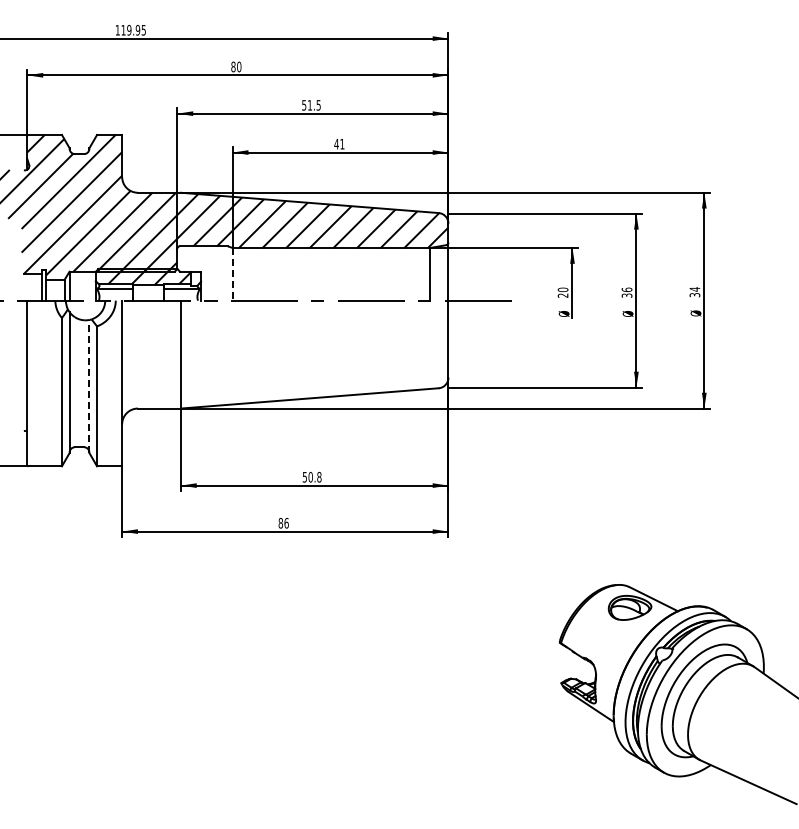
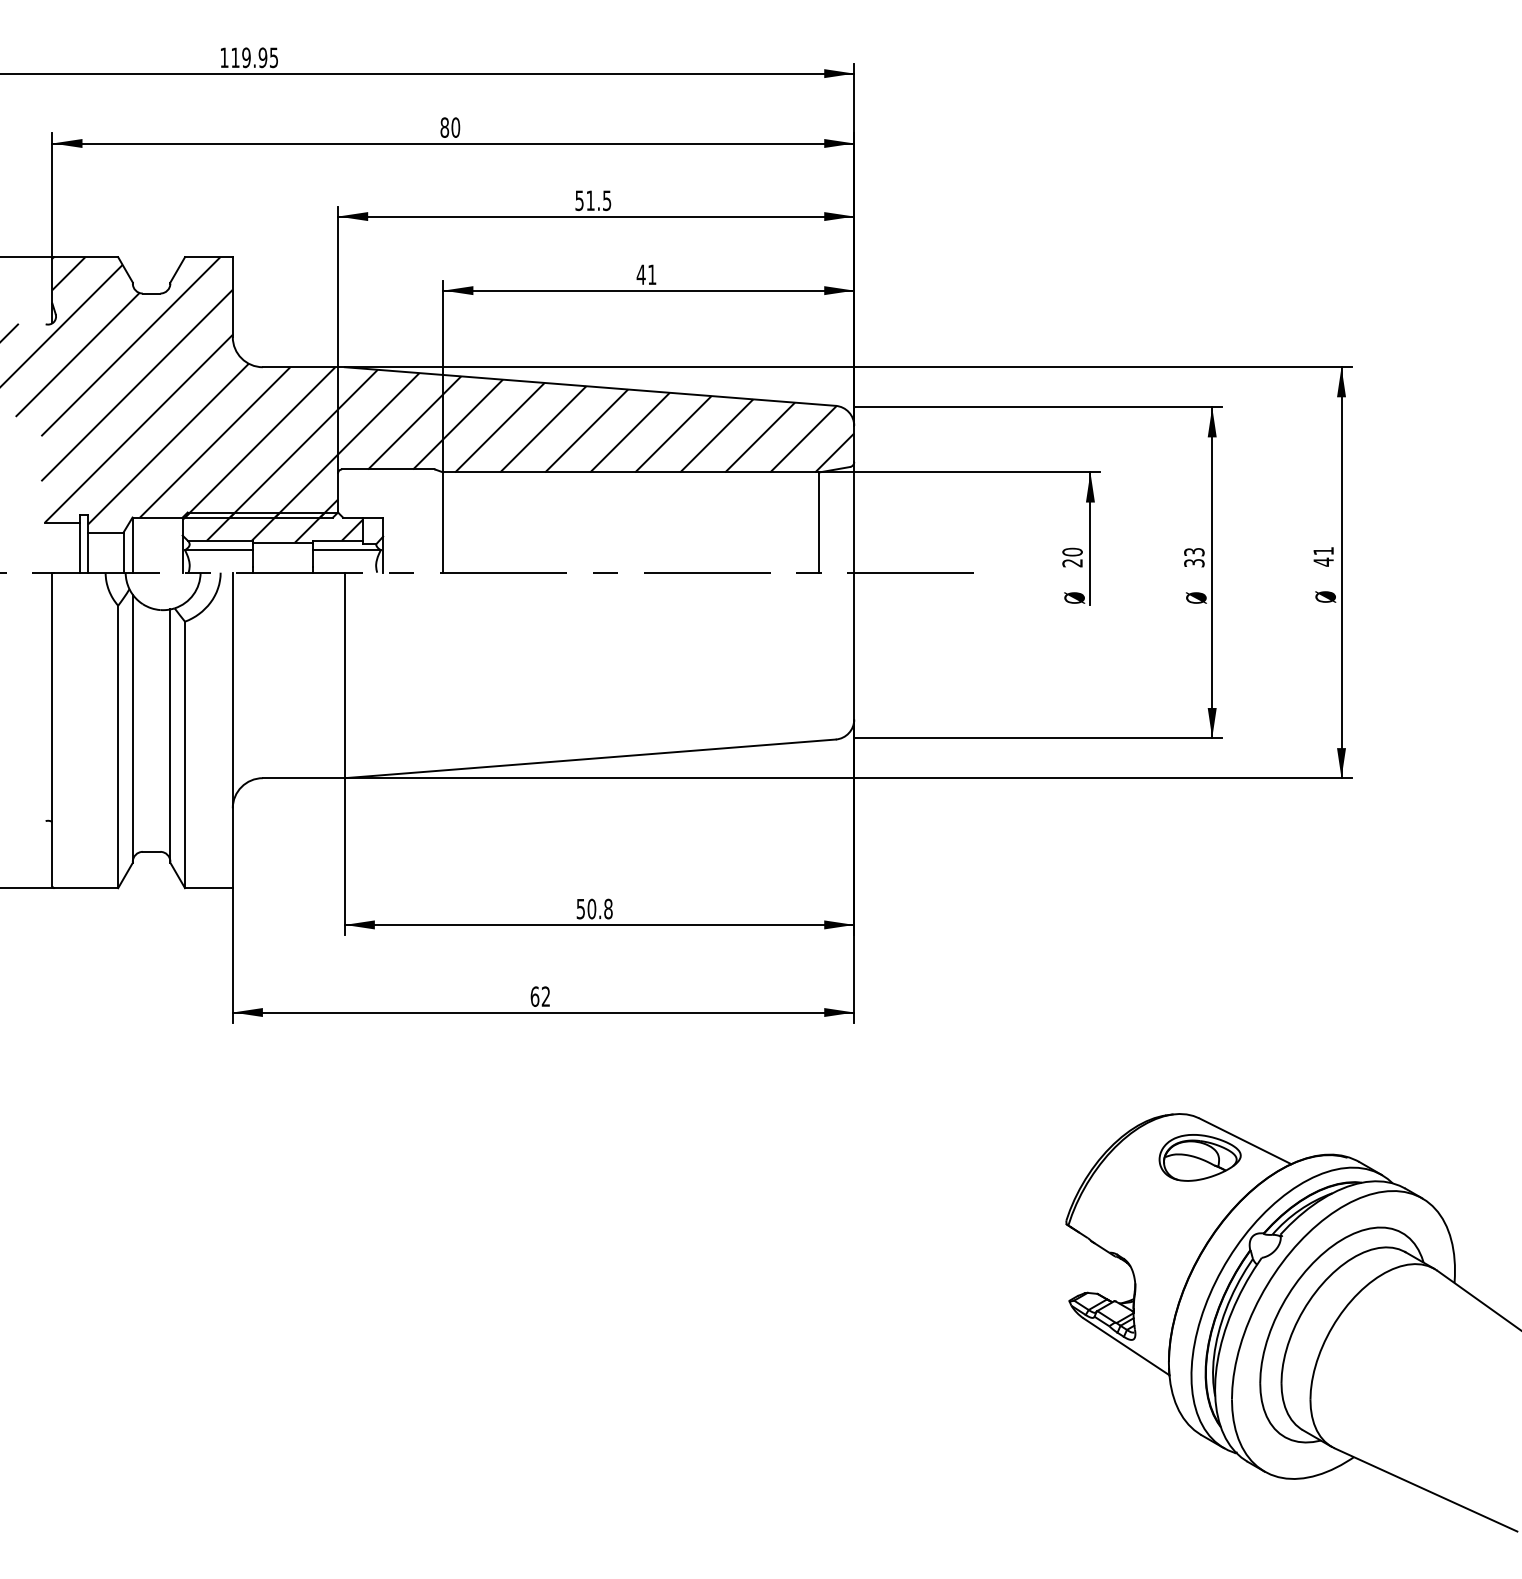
line: (232, 274) -> (442, 522), dashed -> solid
text: (626, 289) -> (1193, 551), 36 -> 33
text: (694, 292) -> (1322, 557), 34 -> 41
line: (89, 386) -> (170, 736), dashed -> solid
text: (283, 522) -> (540, 995), 86 -> 62

